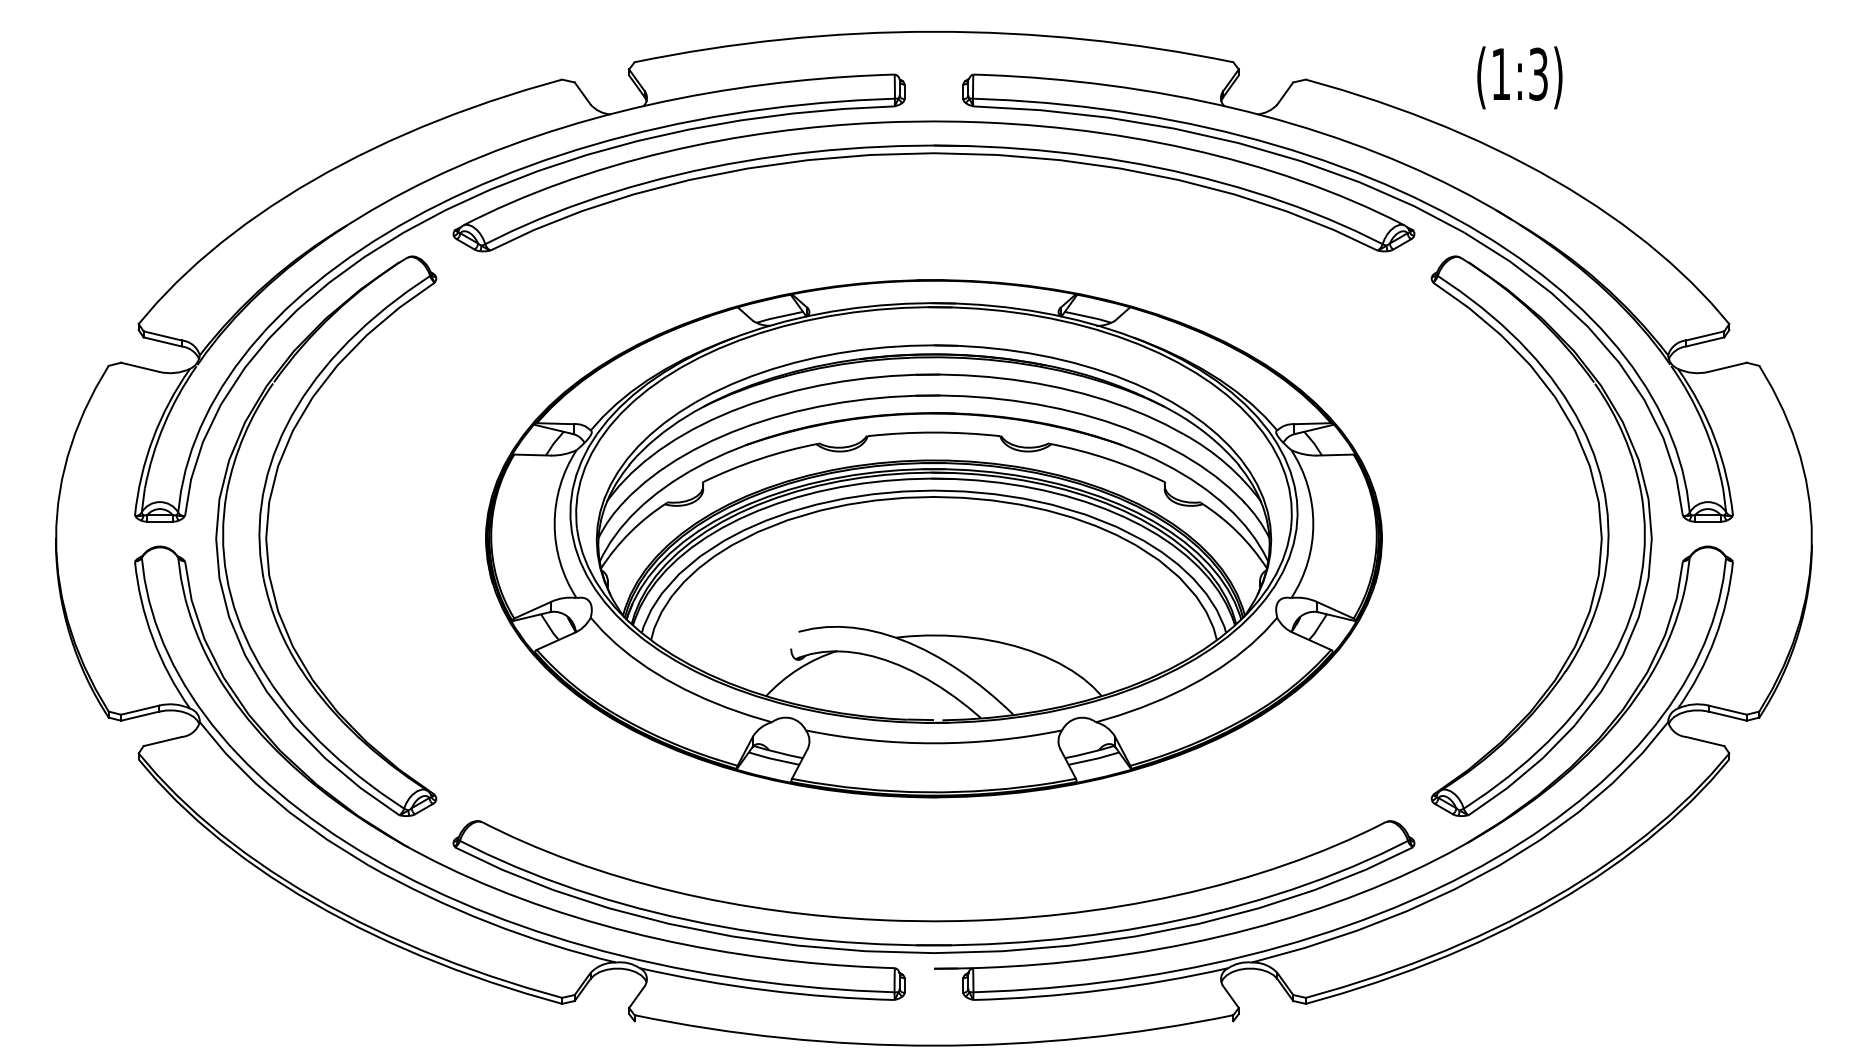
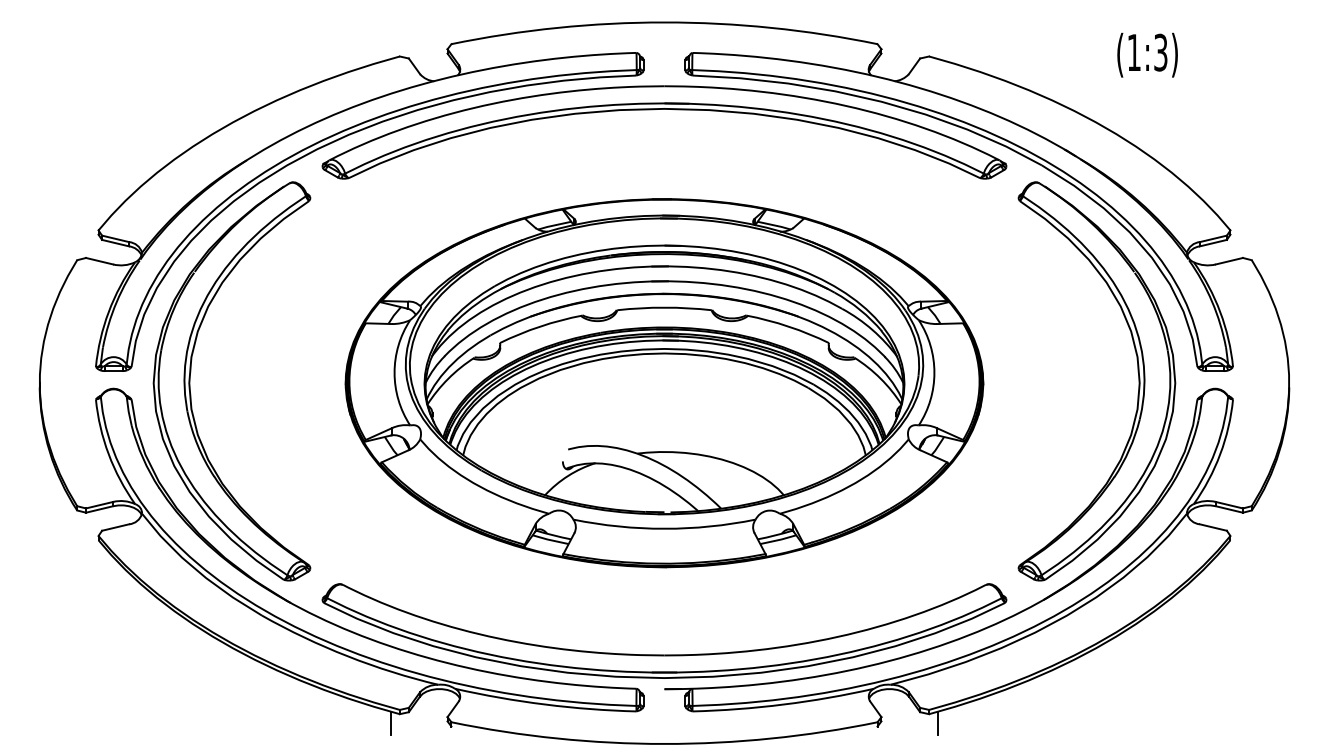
text: (1519, 77) -> (1147, 54), moved
line: (548, 1016) -> (390, 723), added
line: (1319, 1016) -> (938, 723), added

